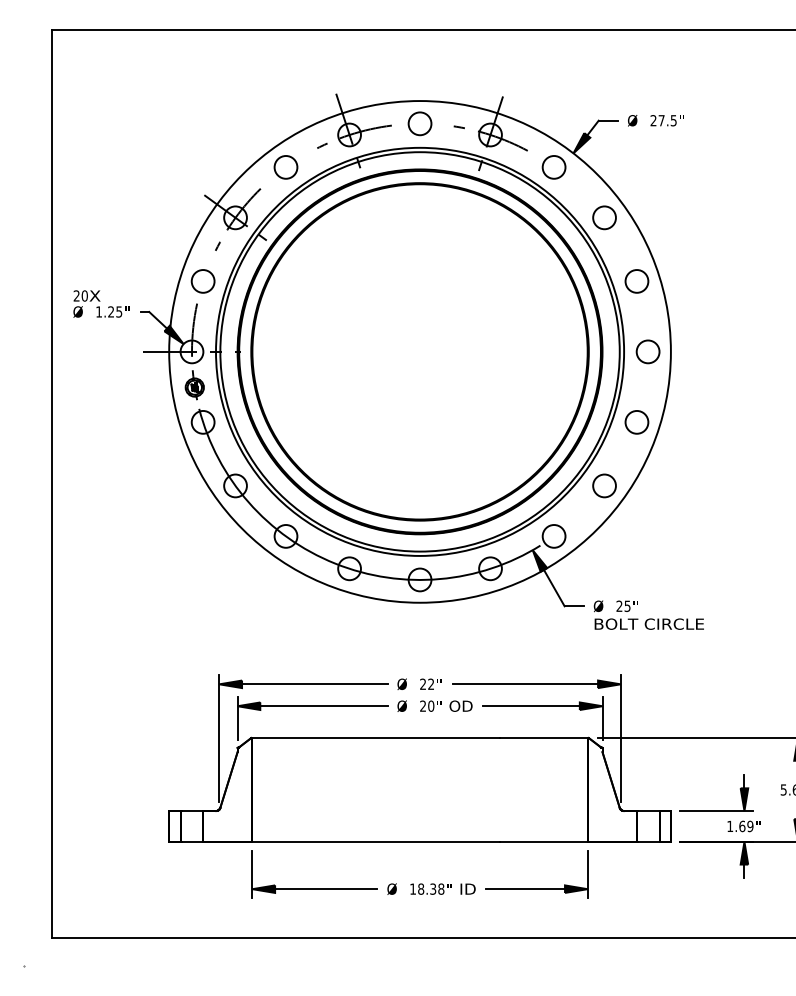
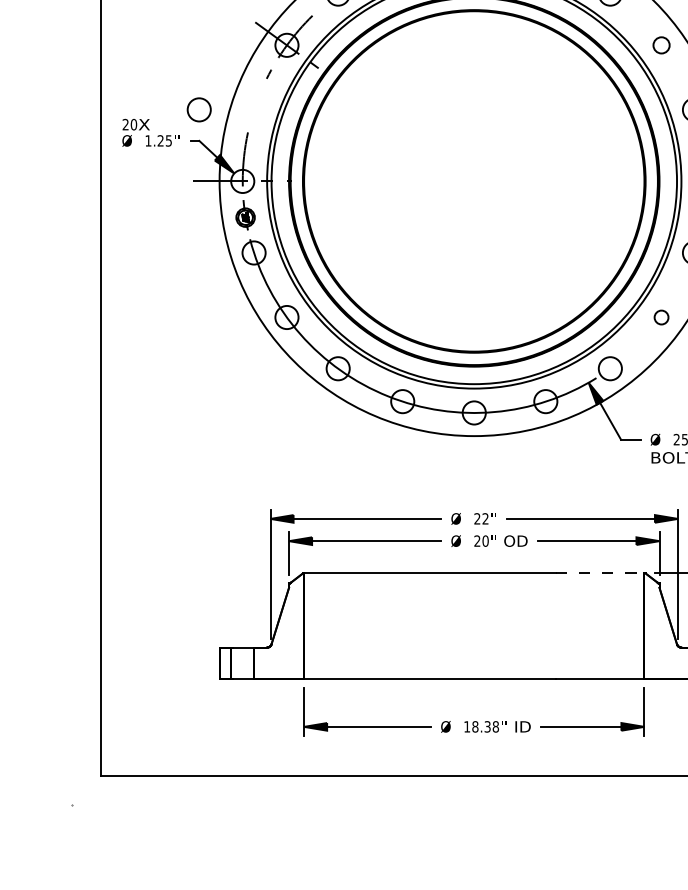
circle: (604, 217) -> (661, 45), size x0.7
circle: (202, 281) -> (198, 109), moved
circle: (604, 485) -> (661, 317), size x0.6
line: (544, 738) -> (600, 573), solid -> dashed

